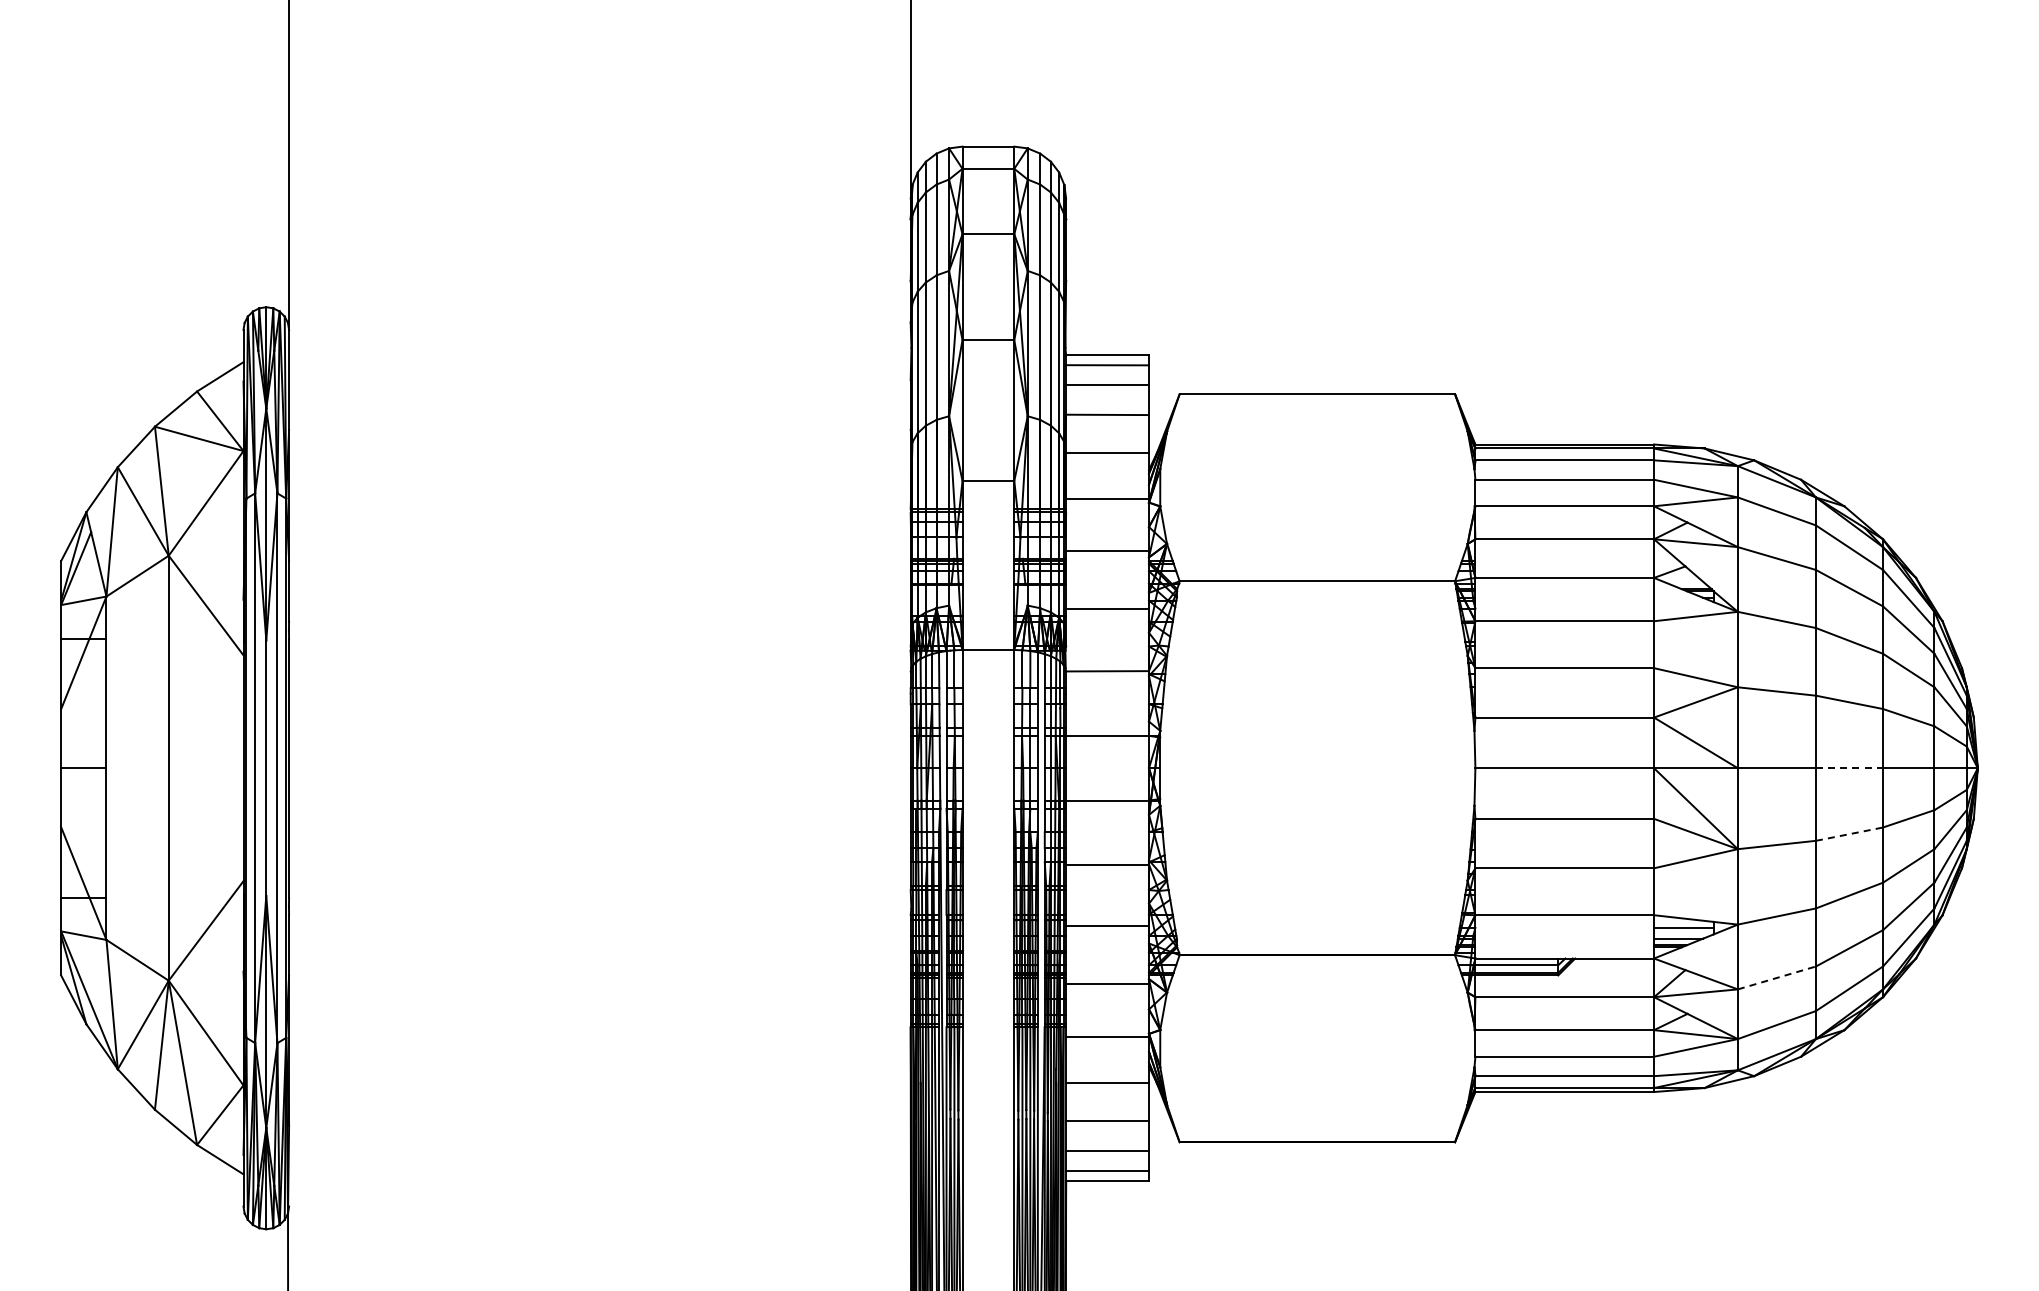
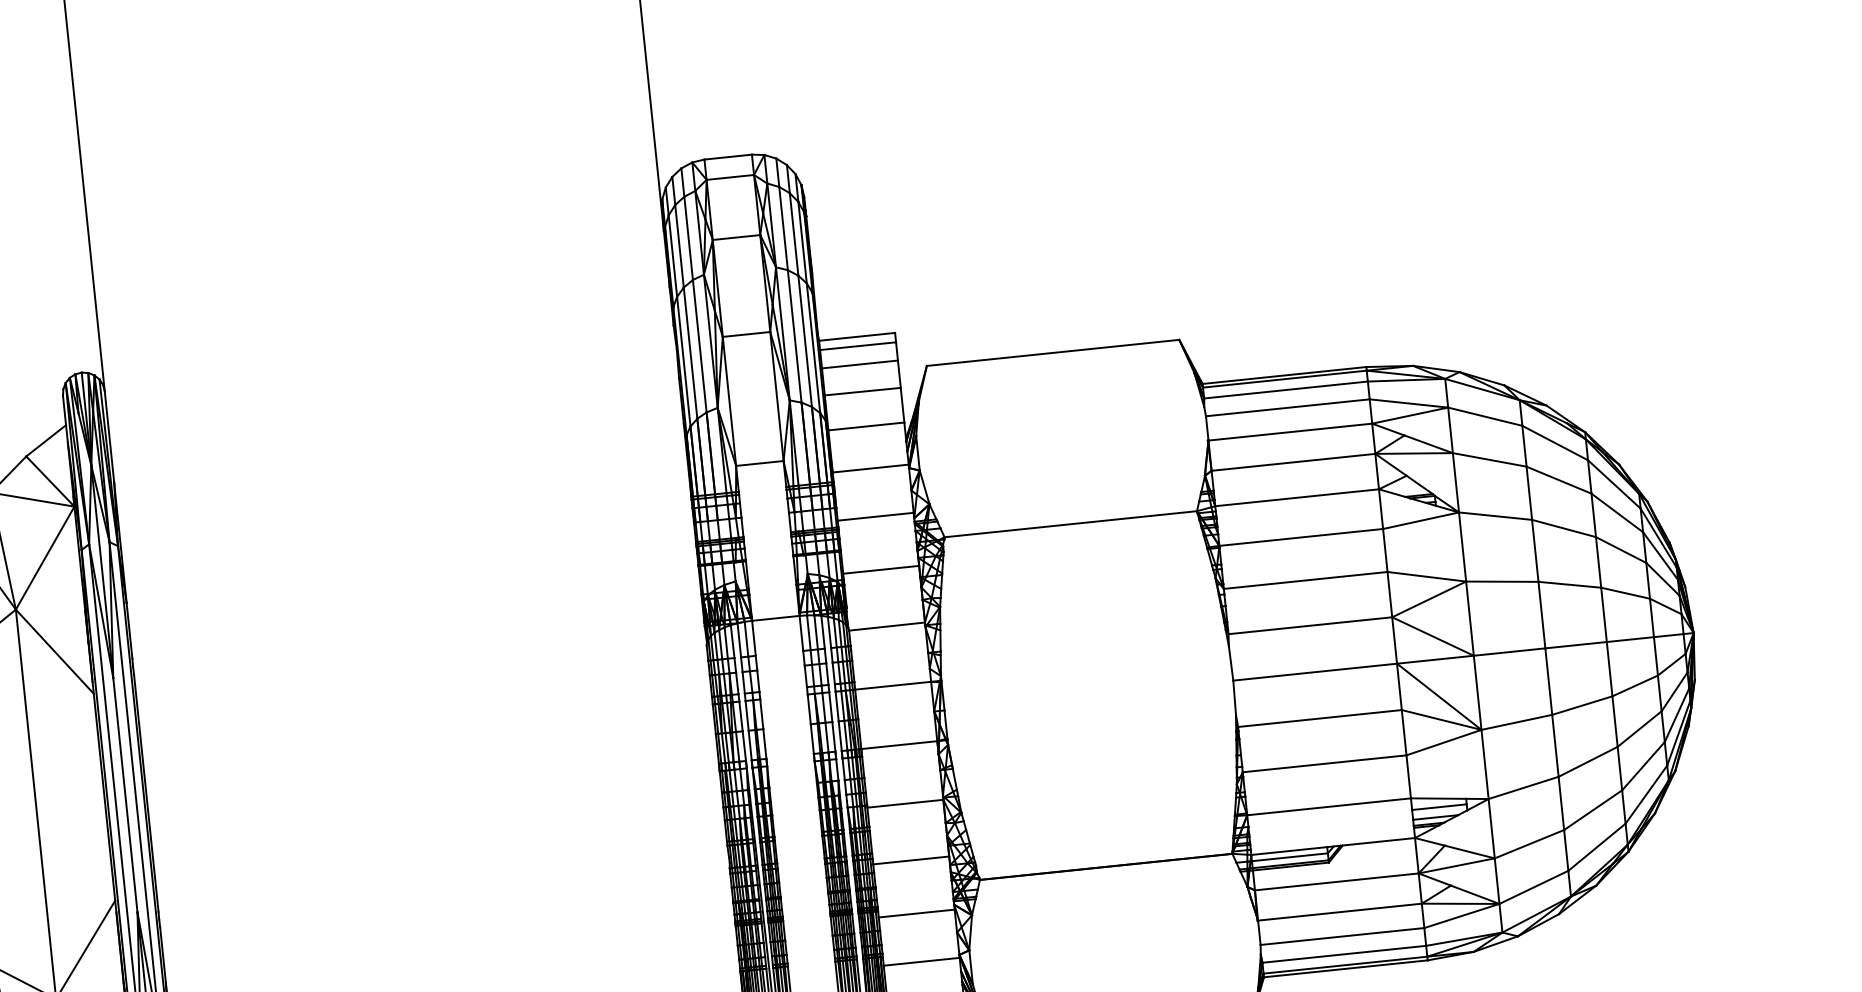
line: (1849, 768) -> (1576, 645), dashed -> solid
line: (1849, 834) -> (1582, 705), dashed -> solid
line: (1776, 977) -> (1529, 843), dashed -> solid

